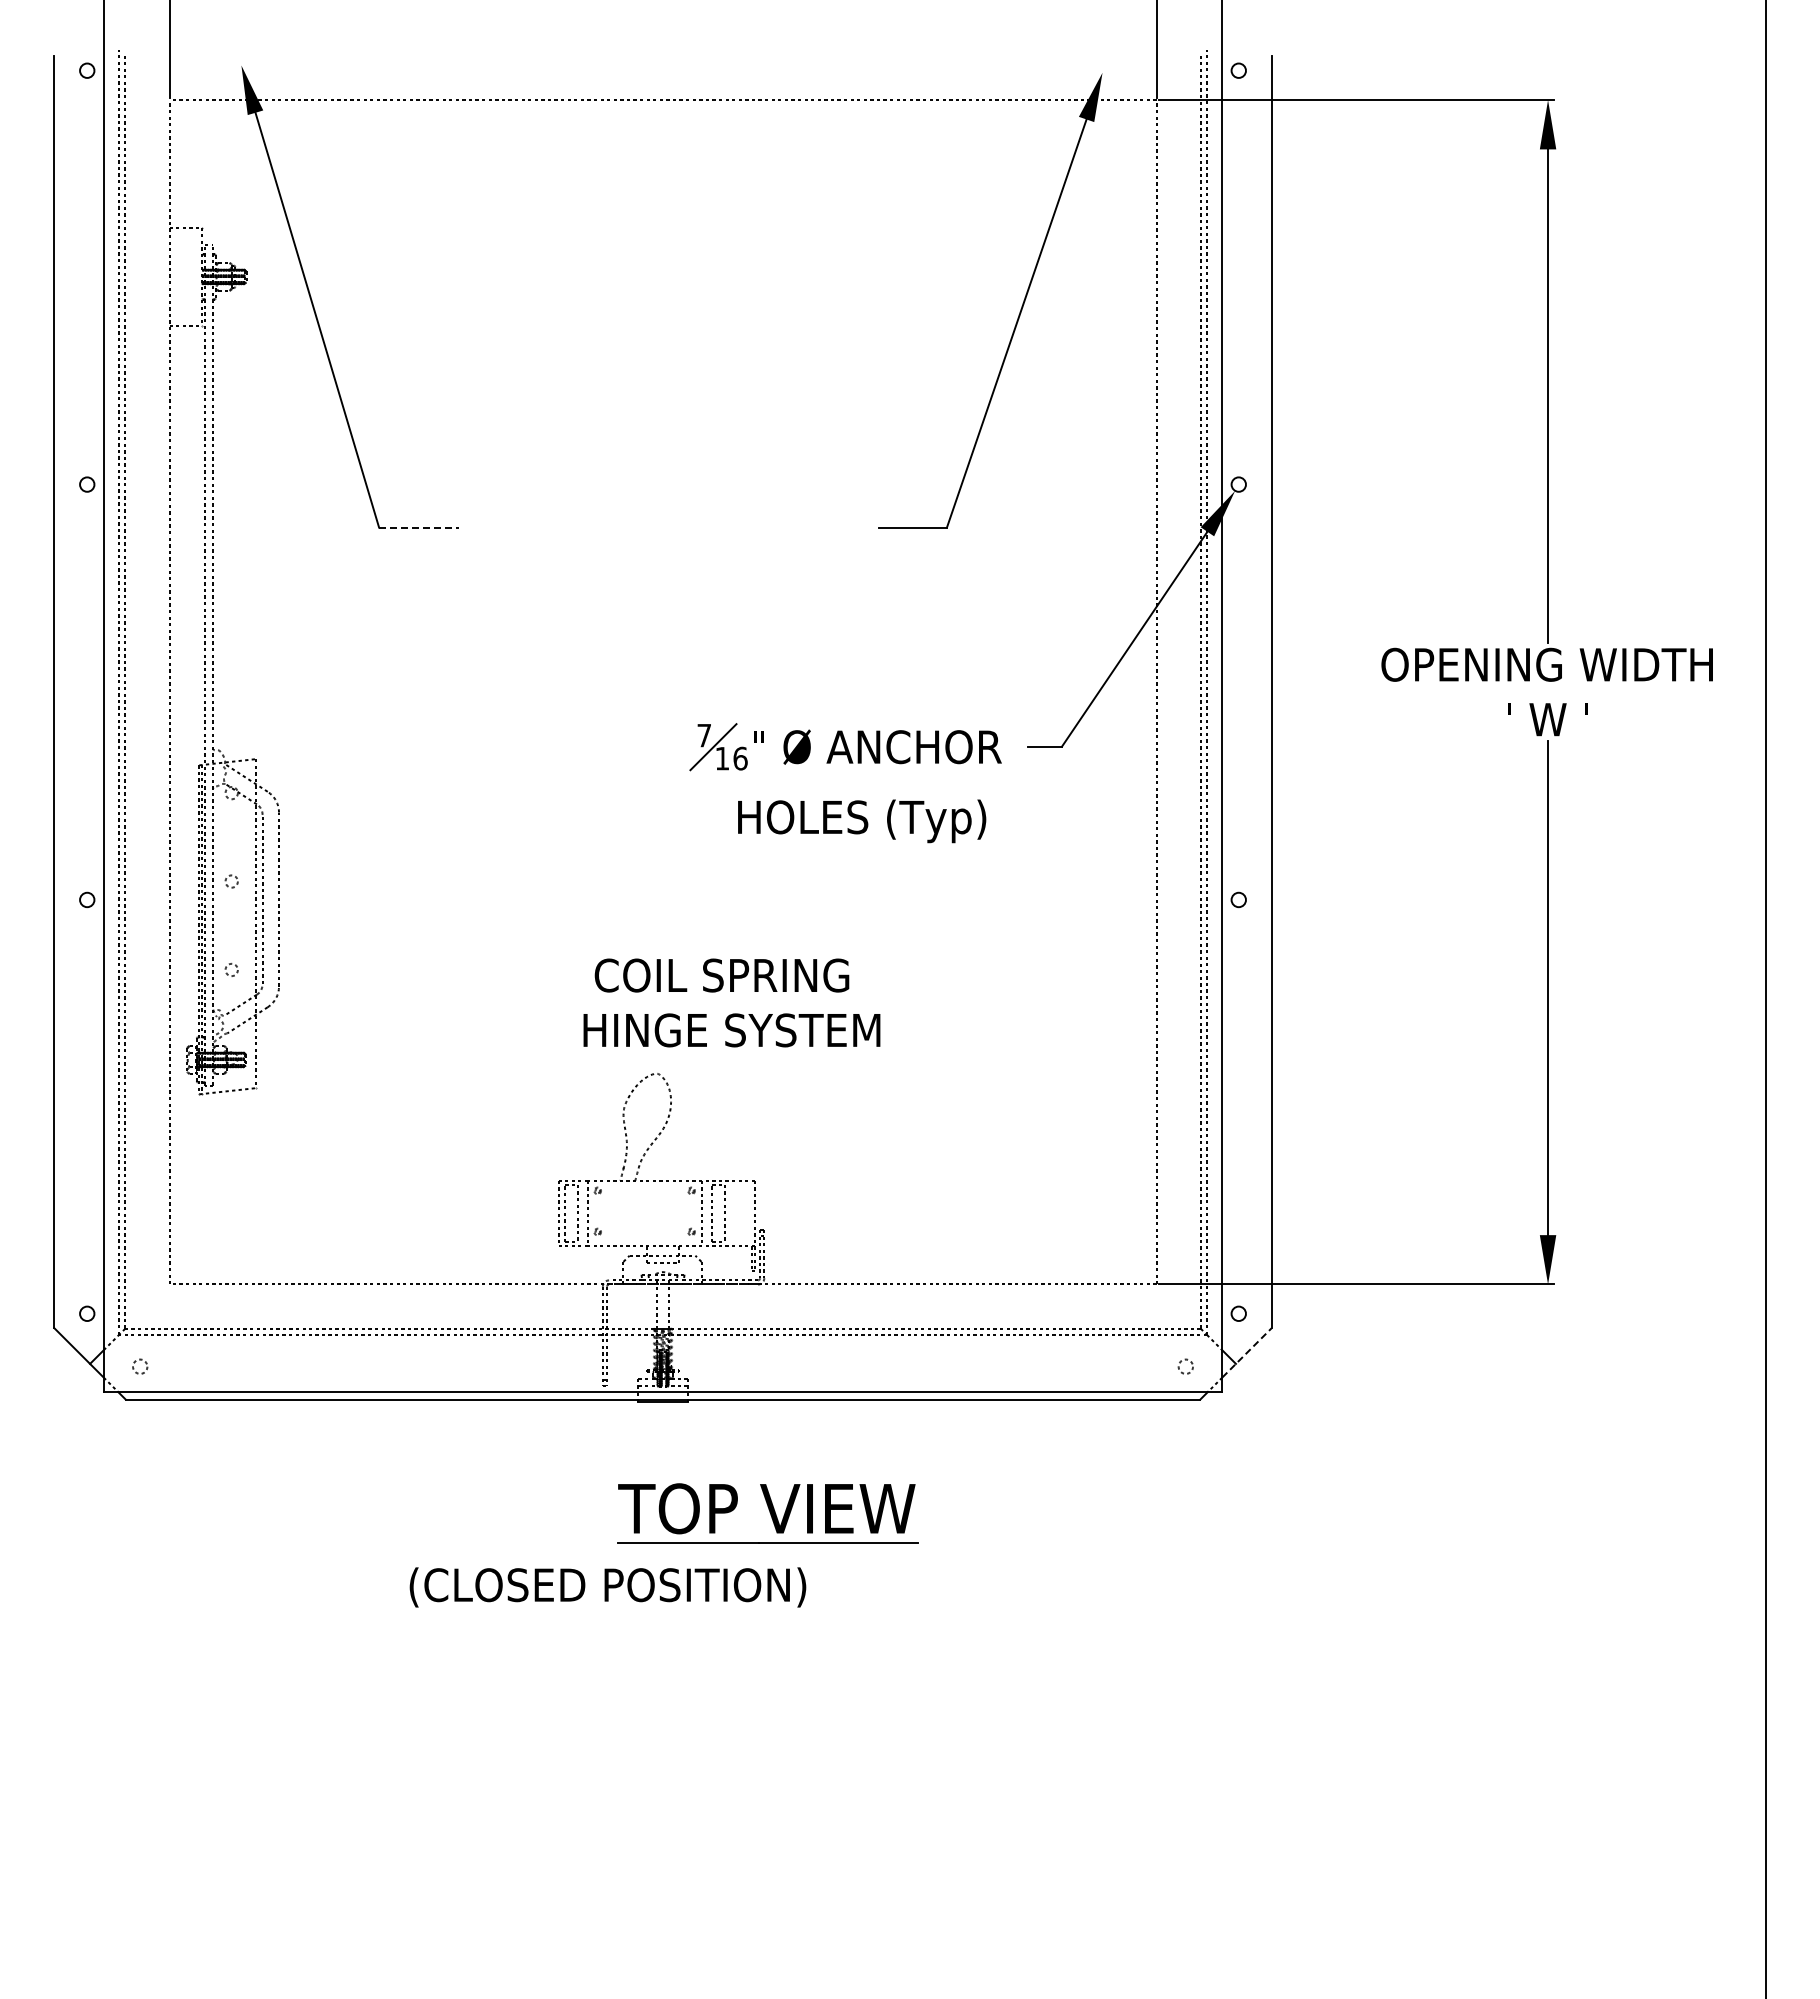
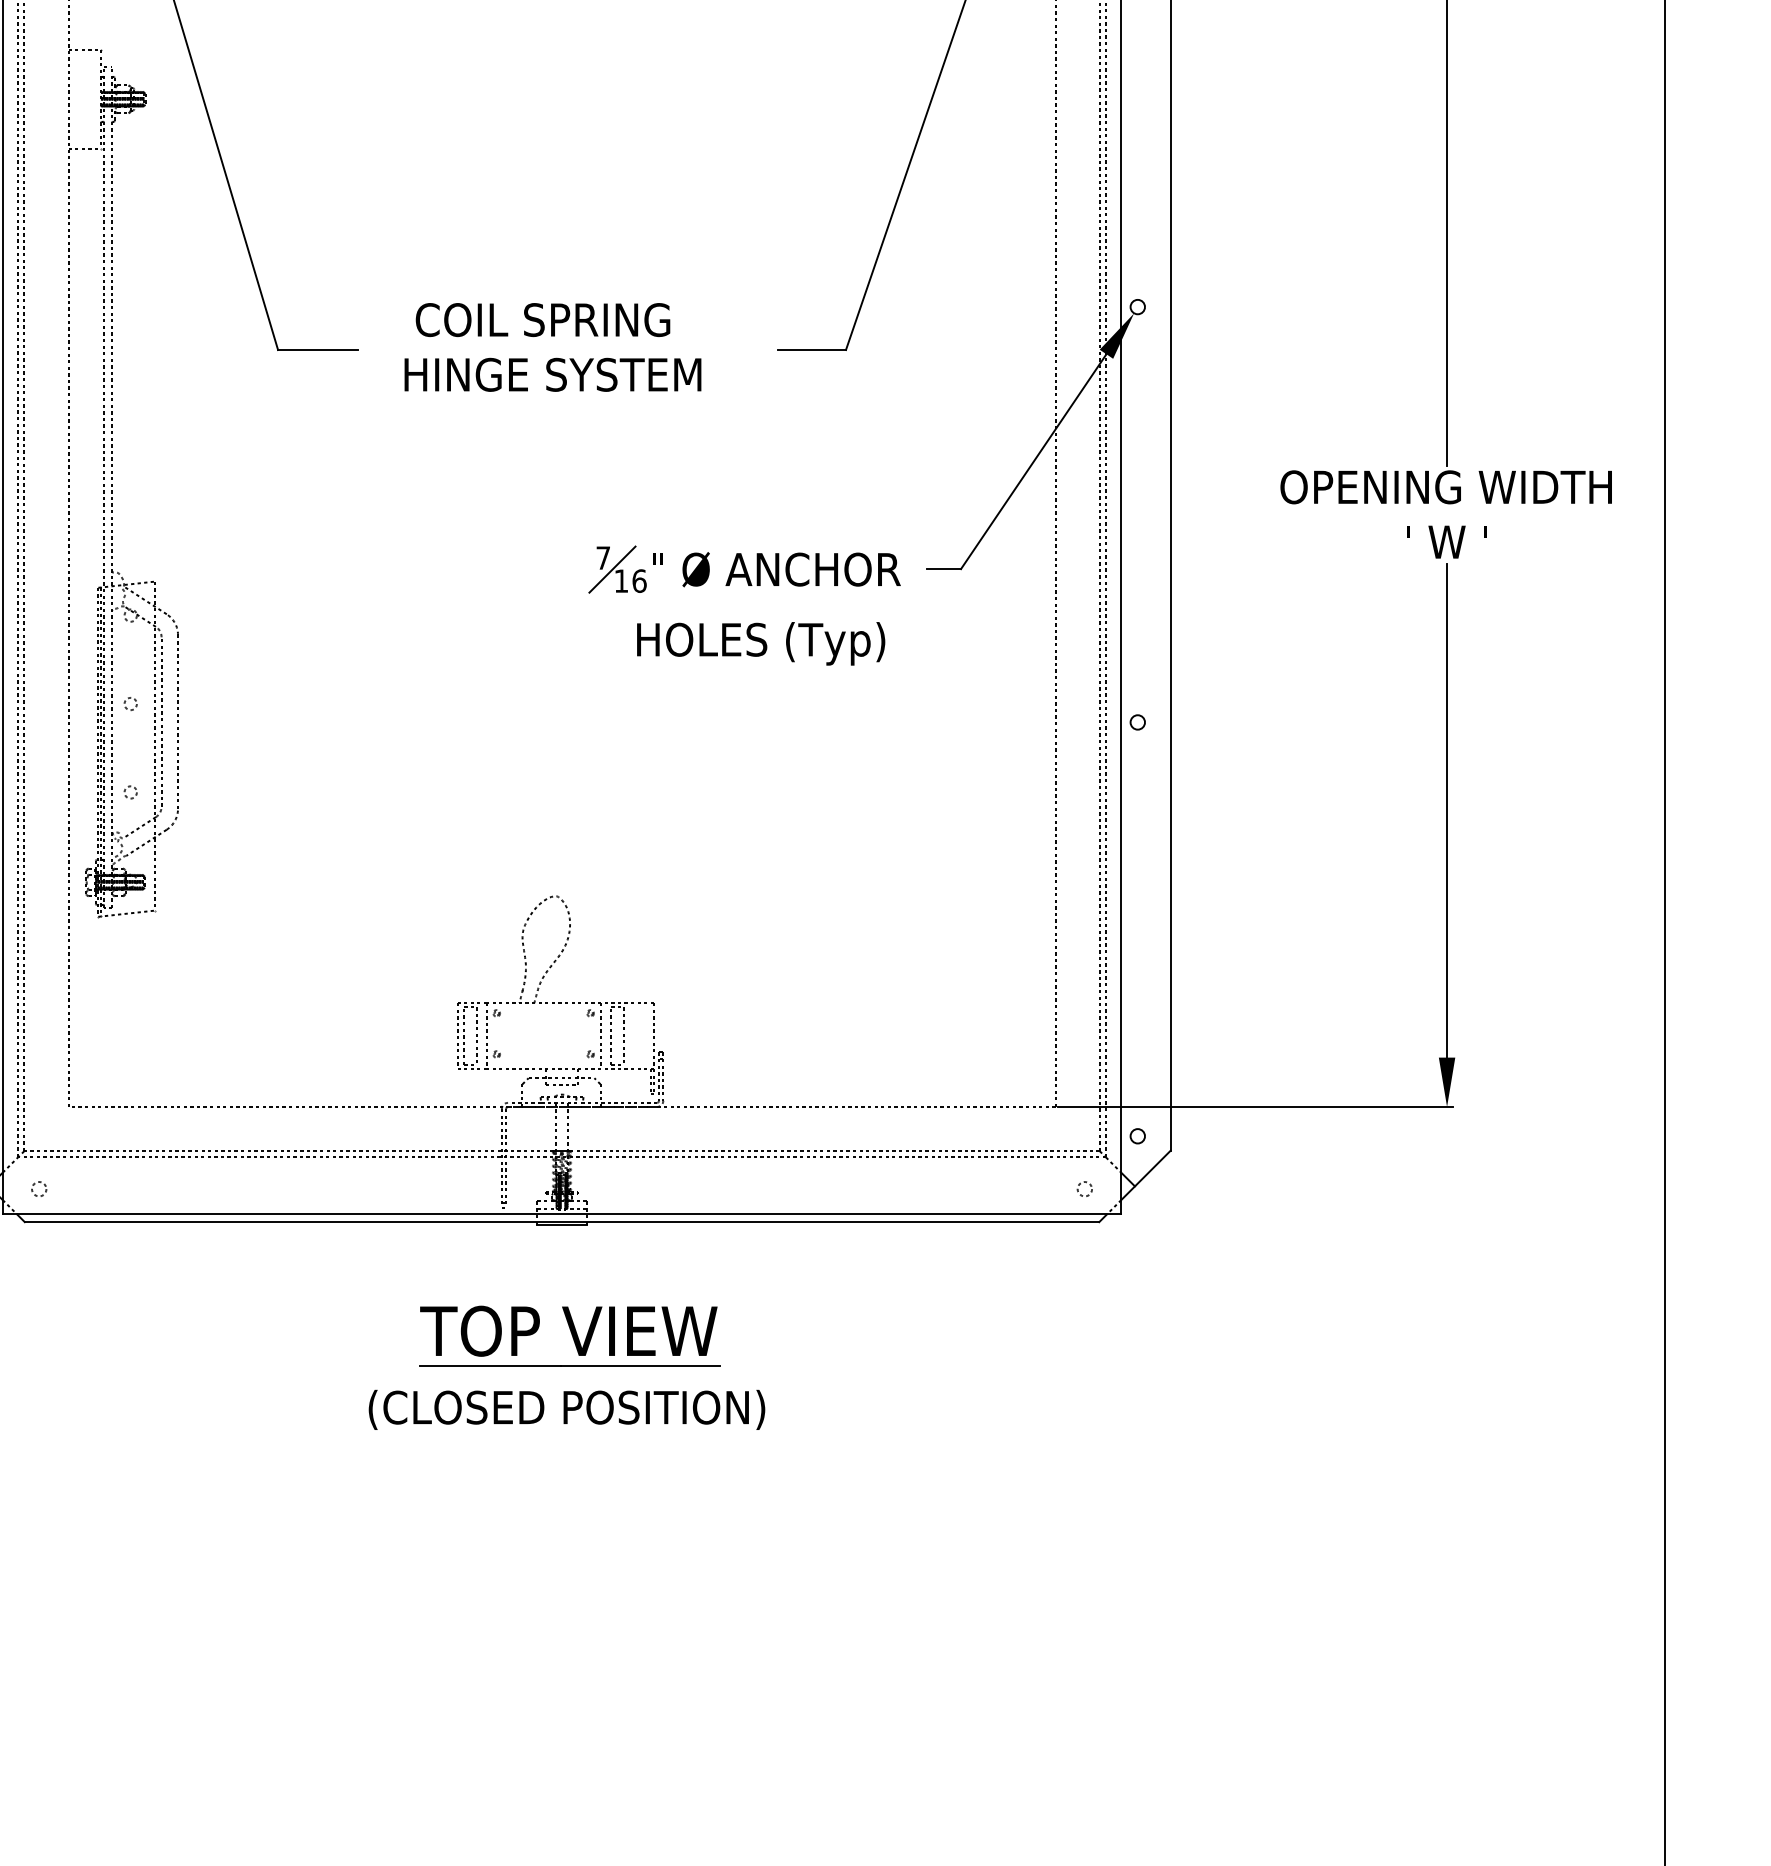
line: (419, 527) -> (318, 349), dashed -> solid
text: (731, 1002) -> (552, 346), moved
line: (1247, 1352) -> (1146, 1174), dashed -> solid
part: (767, 1513) -> (569, 1335), moved
text: (607, 1587) -> (566, 1409), moved

